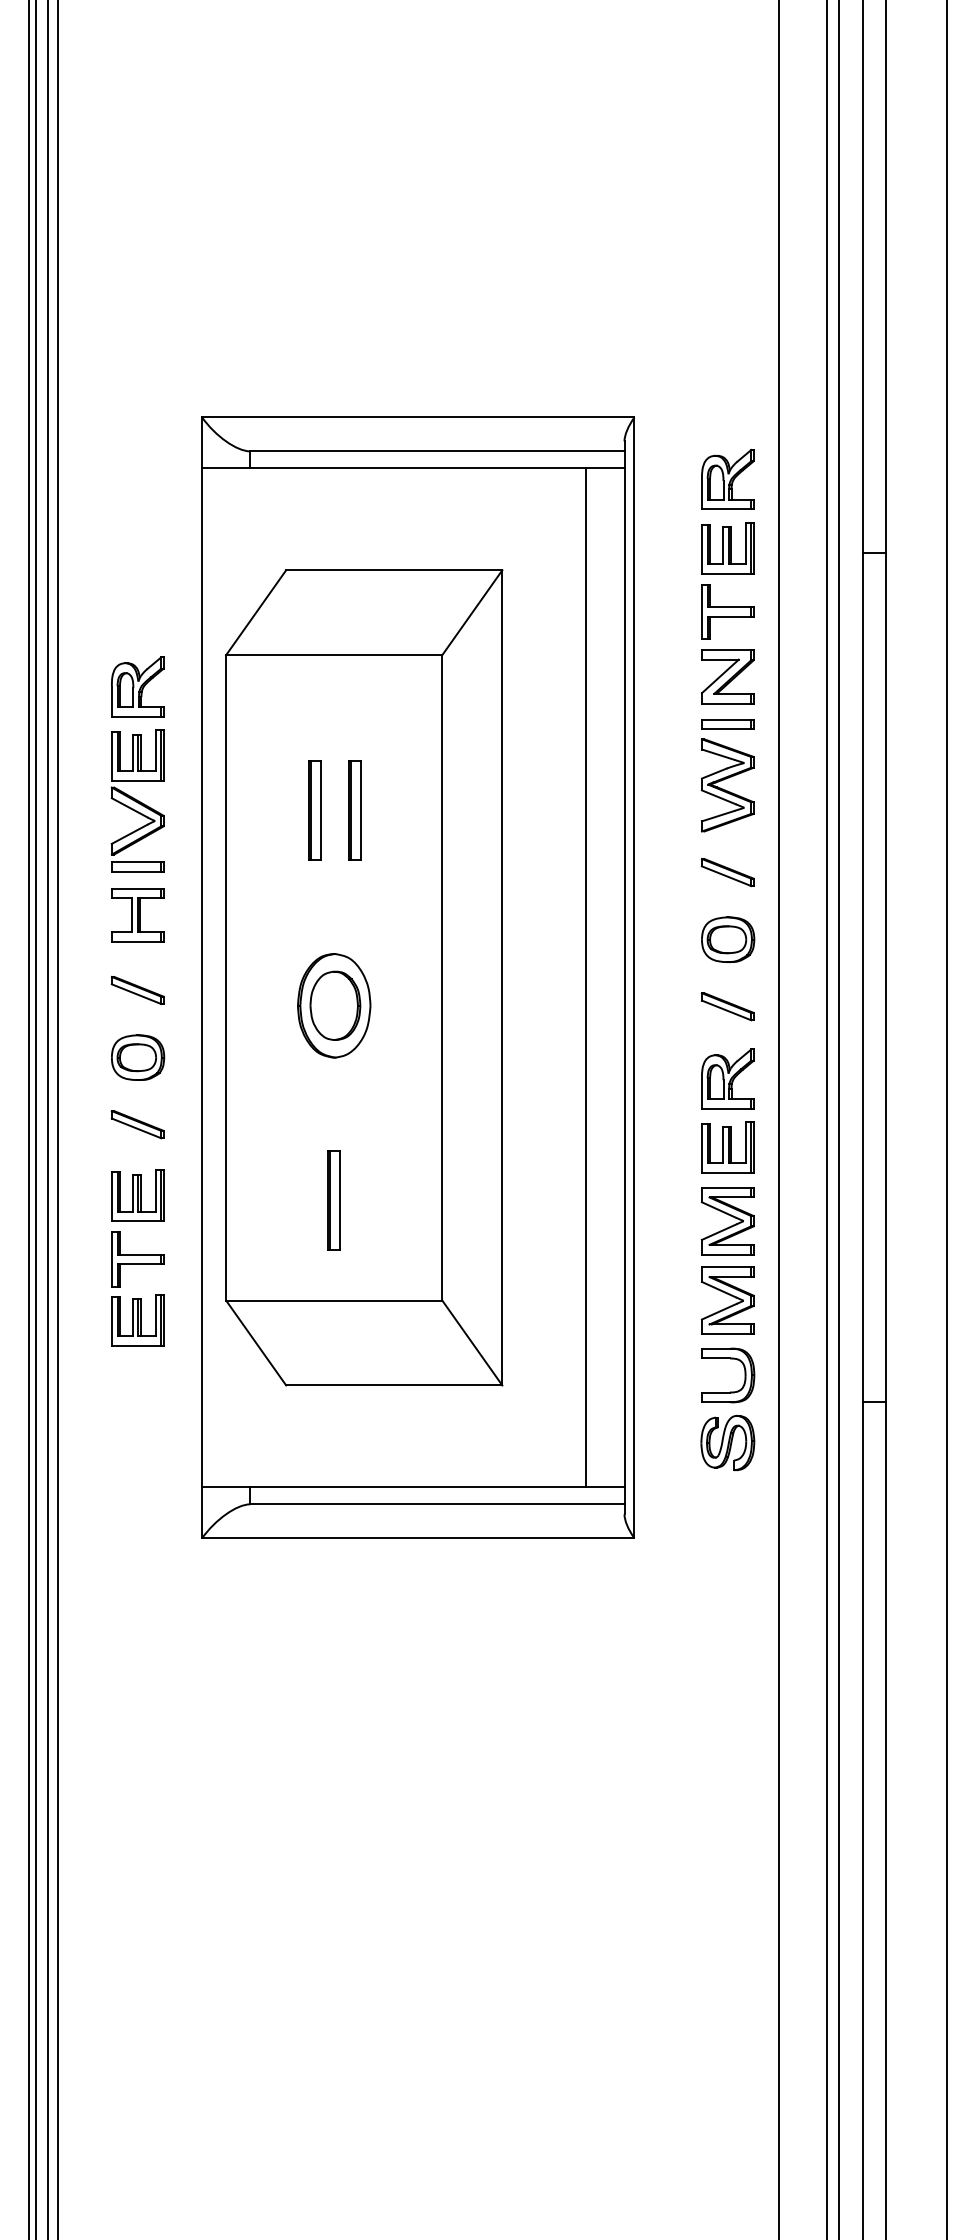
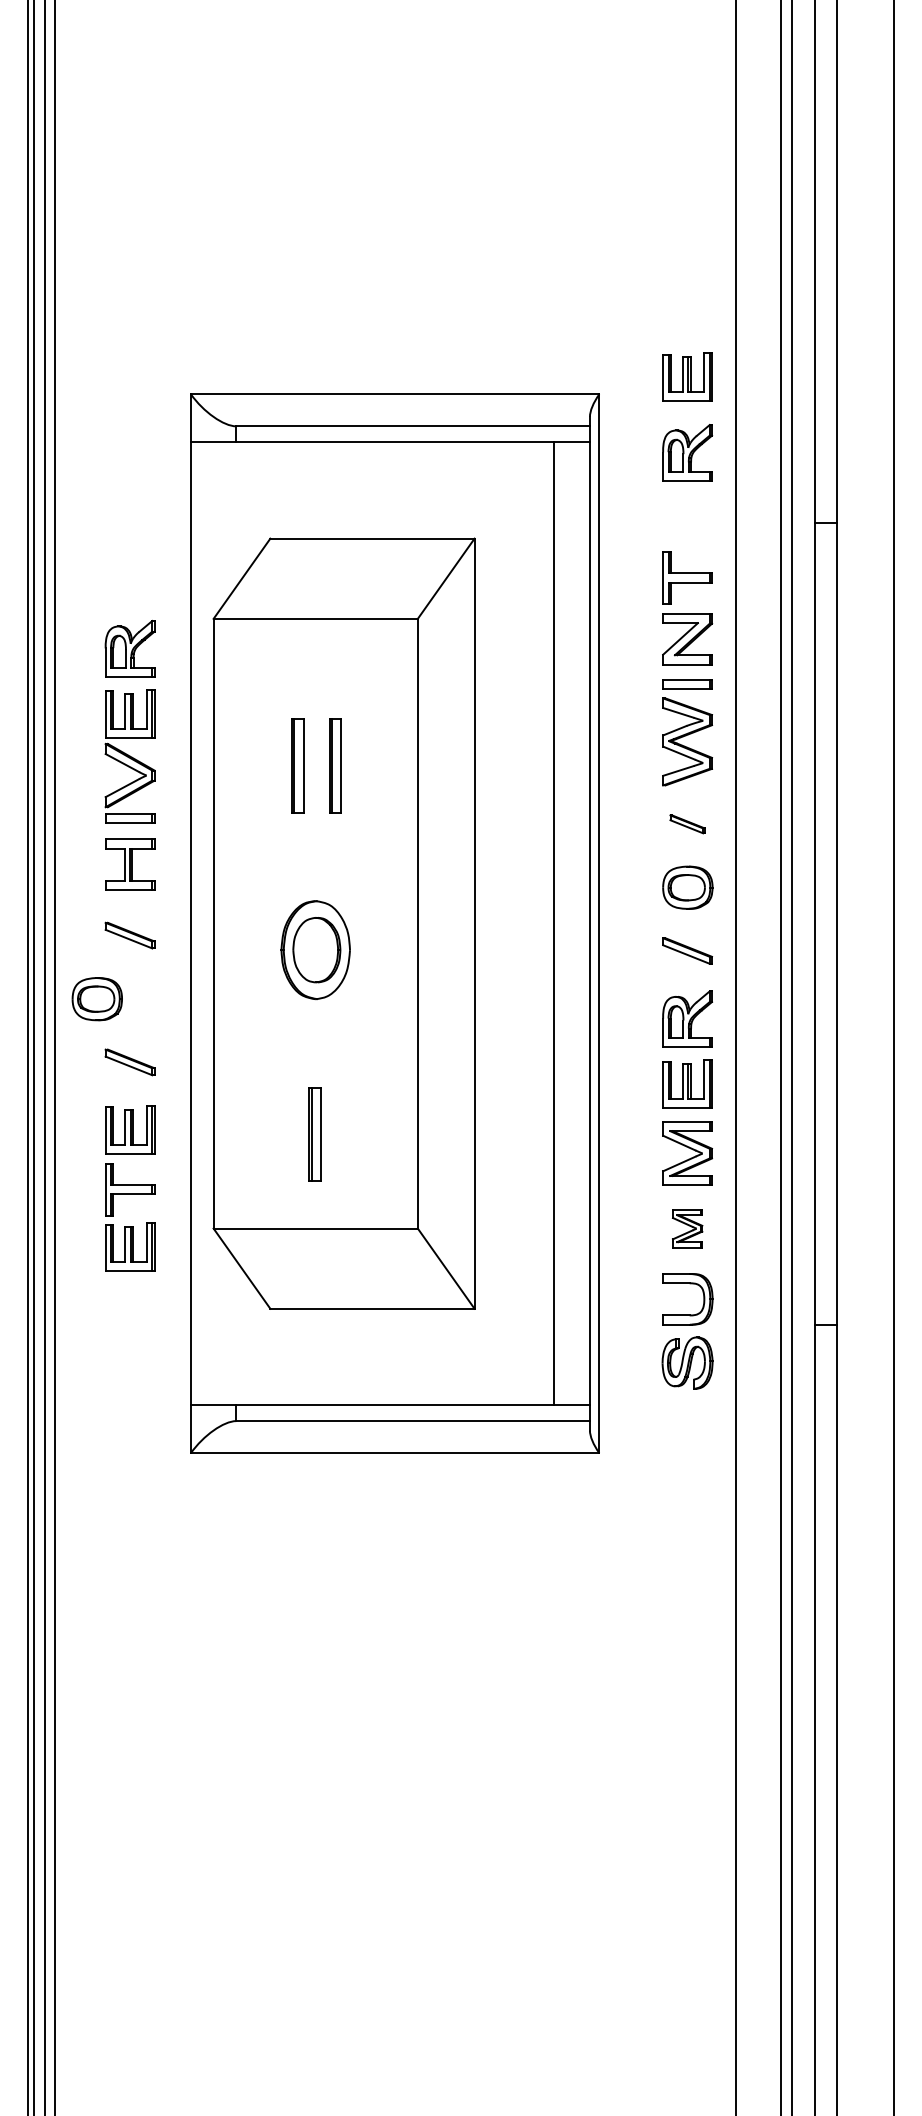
part: (727, 548) -> (687, 377), moved
part: (727, 872) -> (687, 824), size x0.7
part: (138, 1057) -> (97, 998), moved
part: (727, 1300) -> (687, 1228), size x0.6

